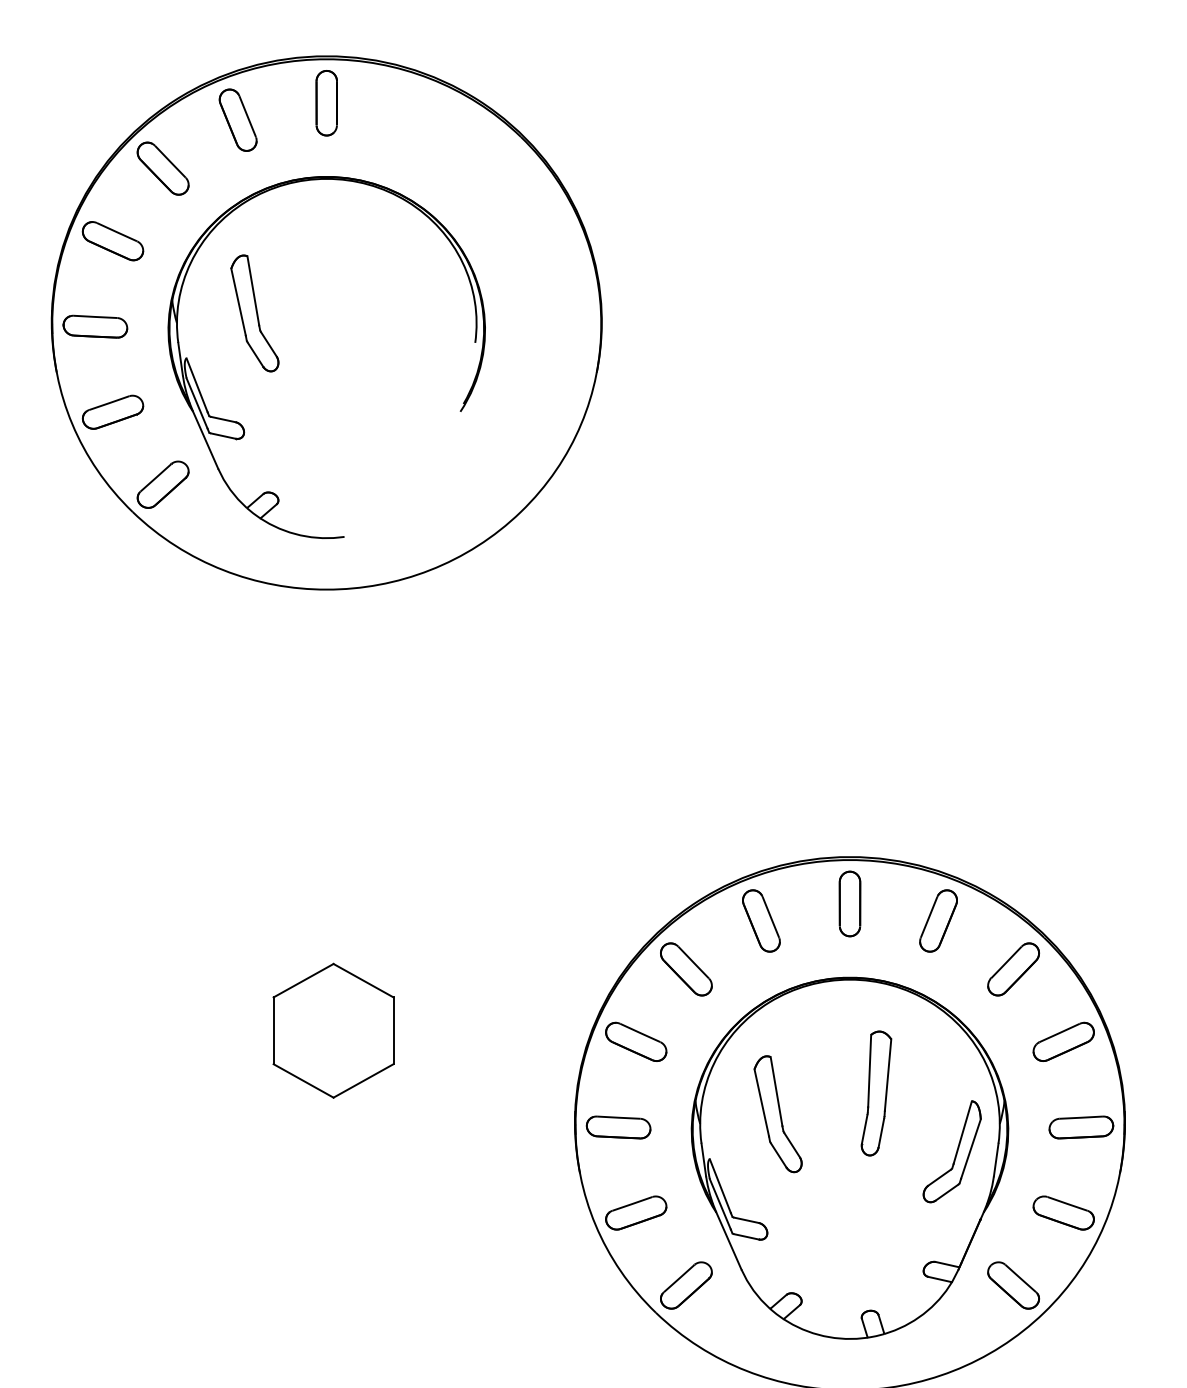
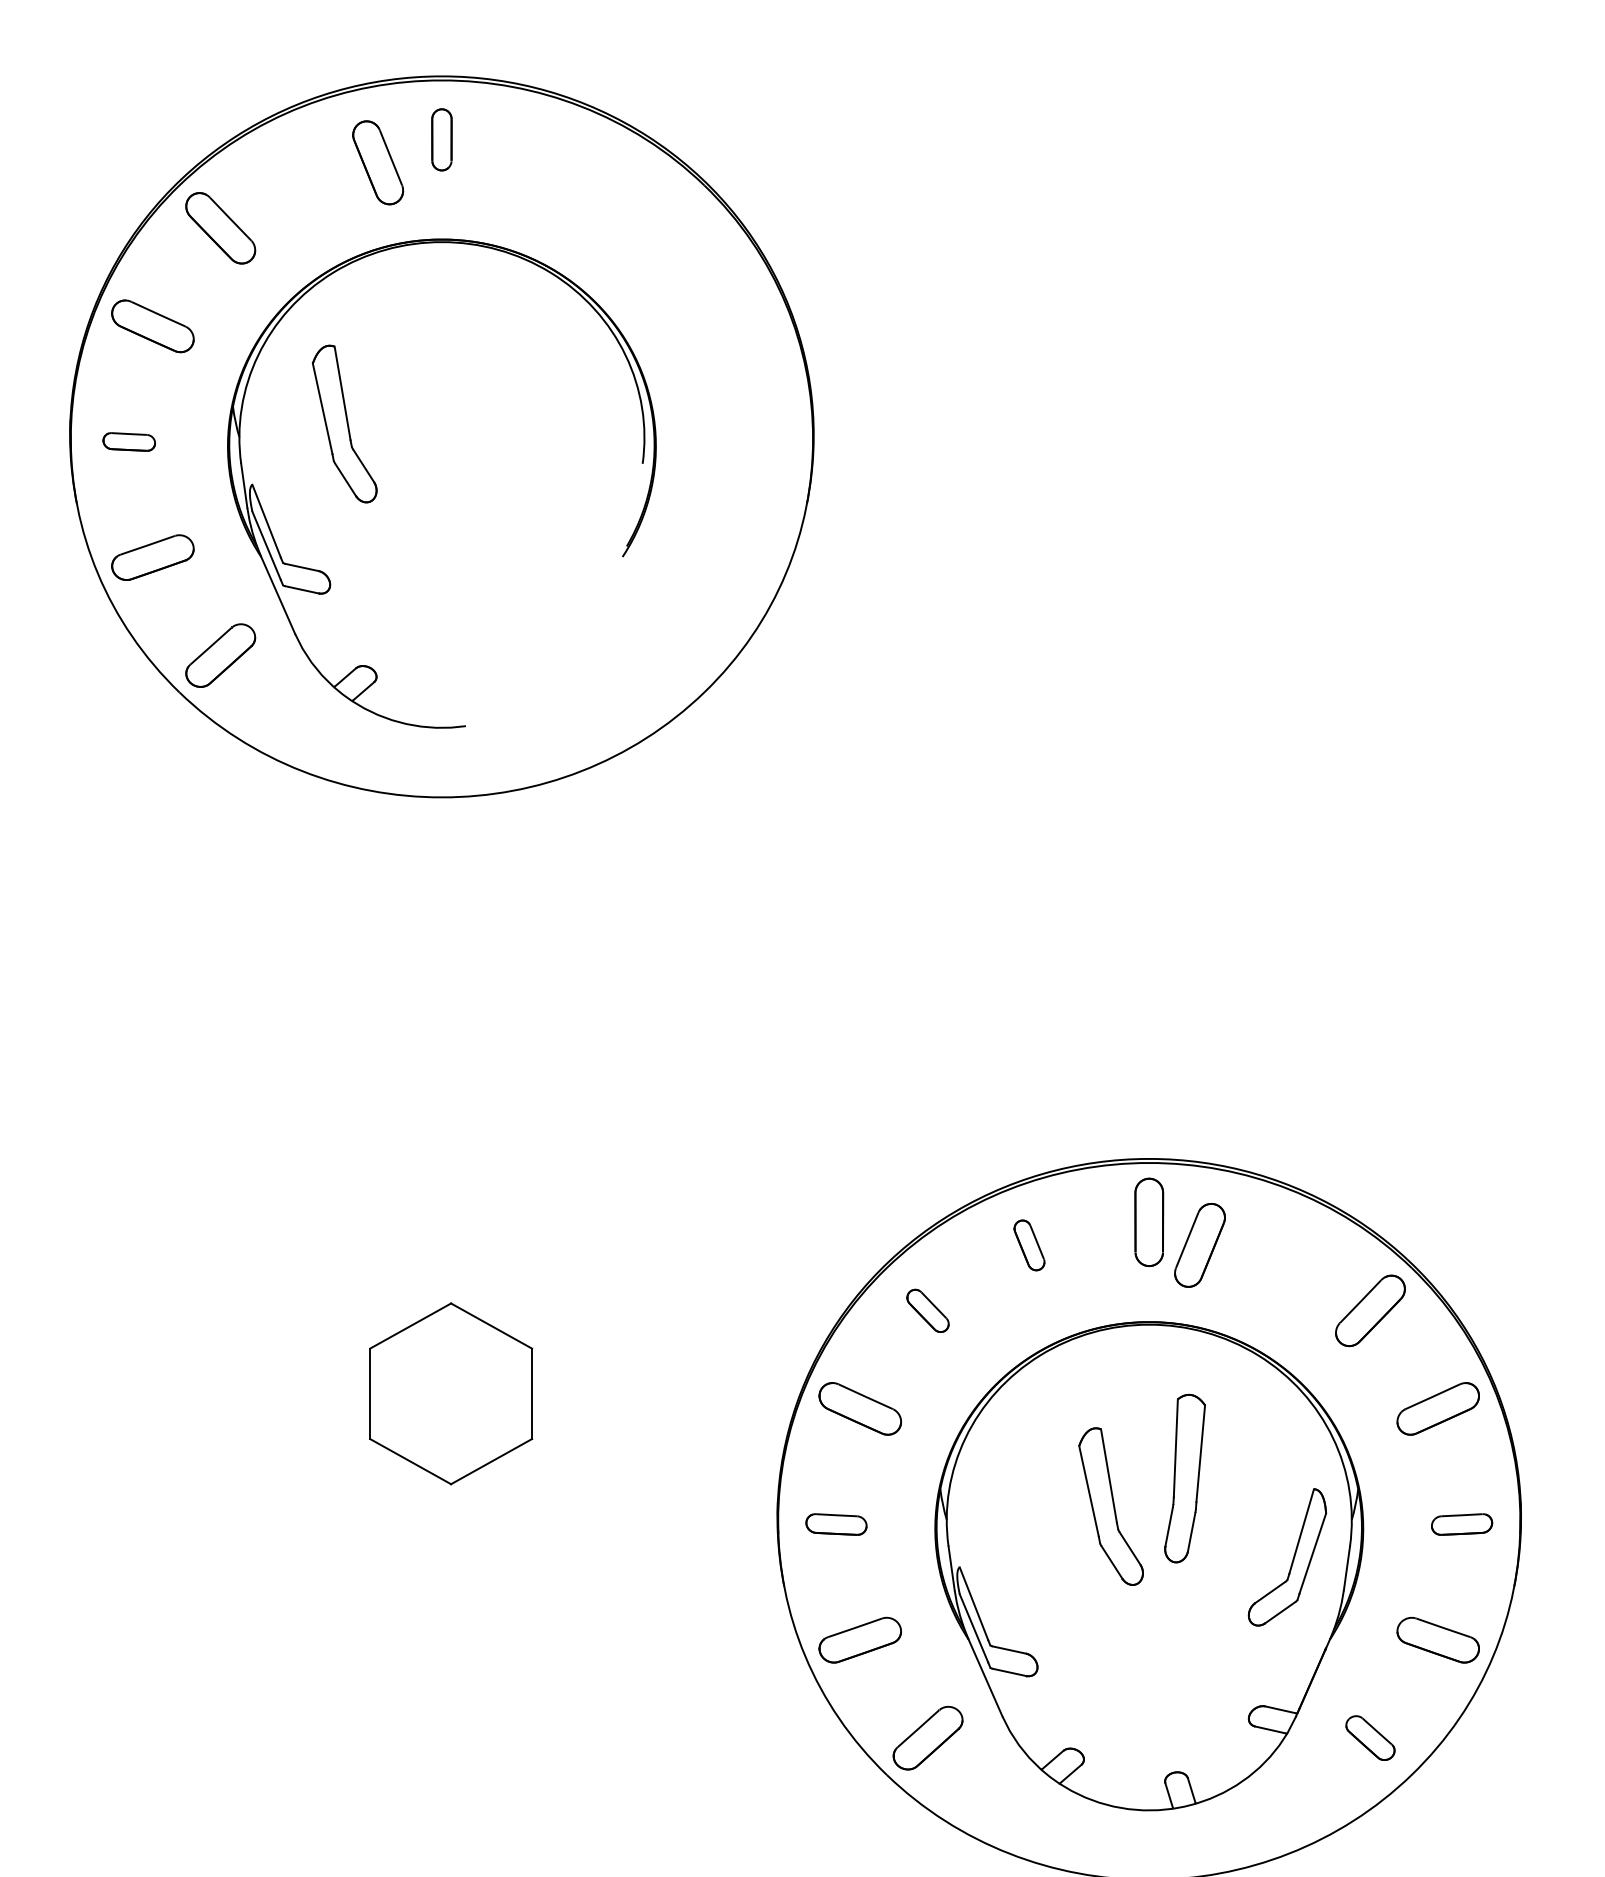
part: (326, 102) -> (441, 139), size x0.7
part: (238, 119) -> (378, 162), moved
part: (95, 326) -> (129, 441), size x0.6
part: (761, 921) -> (1029, 1245), size x0.6
part: (938, 921) -> (1199, 1245), moved
part: (685, 969) -> (927, 1310), size x0.6
part: (777, 1114) -> (1110, 1506), moved
part: (618, 1127) -> (836, 1524), size x0.7
part: (1080, 1127) -> (1461, 1524), size x0.7
part: (1013, 1285) -> (1370, 1737), size x0.7

